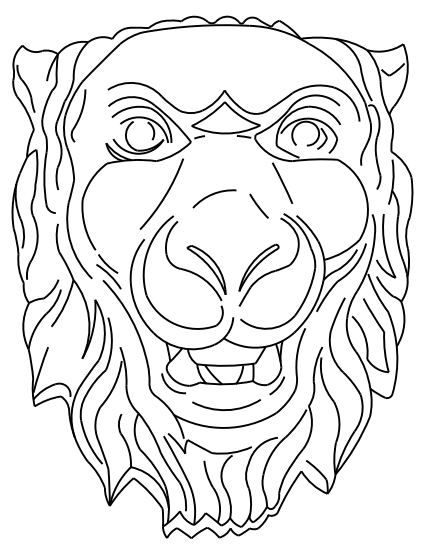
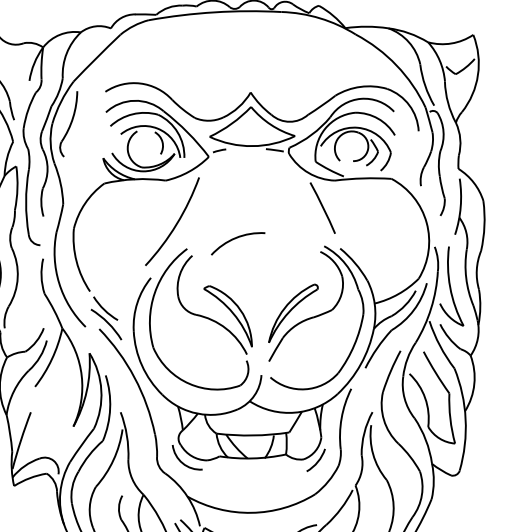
arc: (212, 195) -> (235, 239), moved
line: (258, 205) -> (292, 235), removed
arc: (226, 409) -> (253, 489), removed

